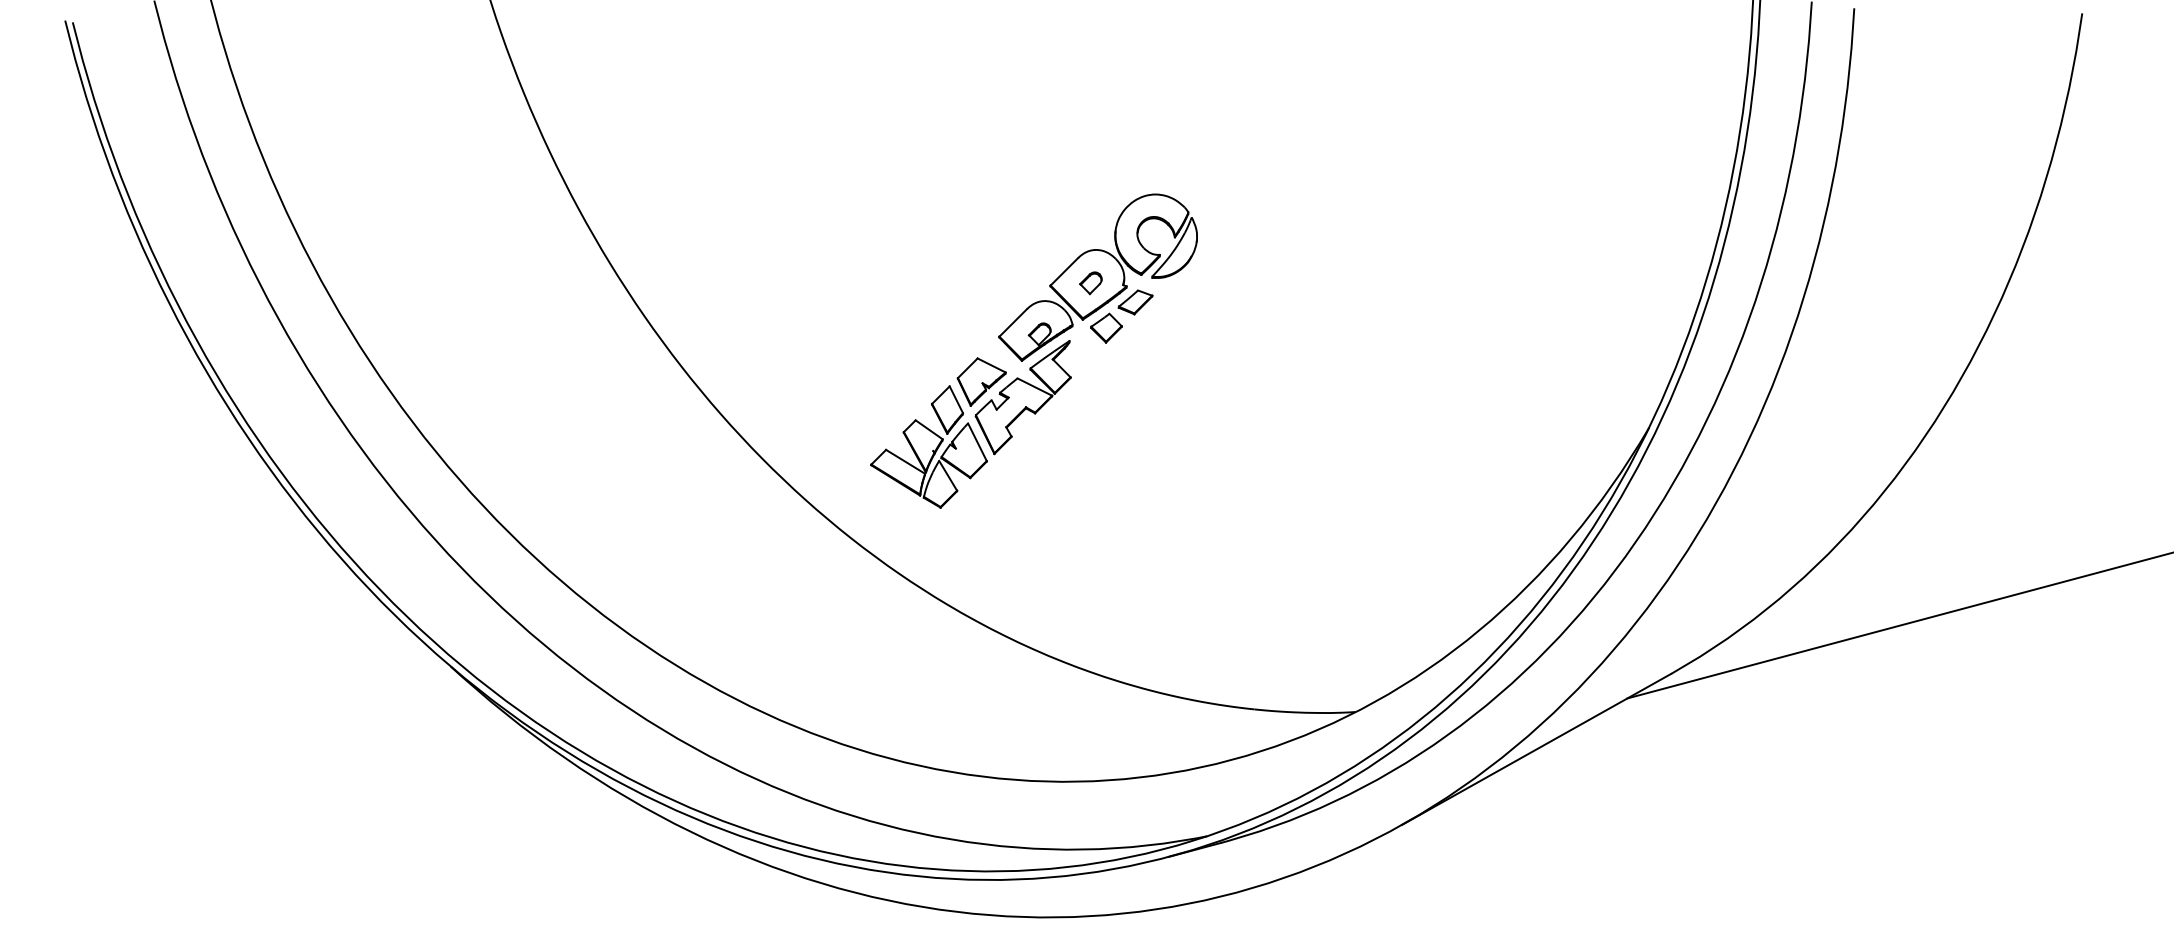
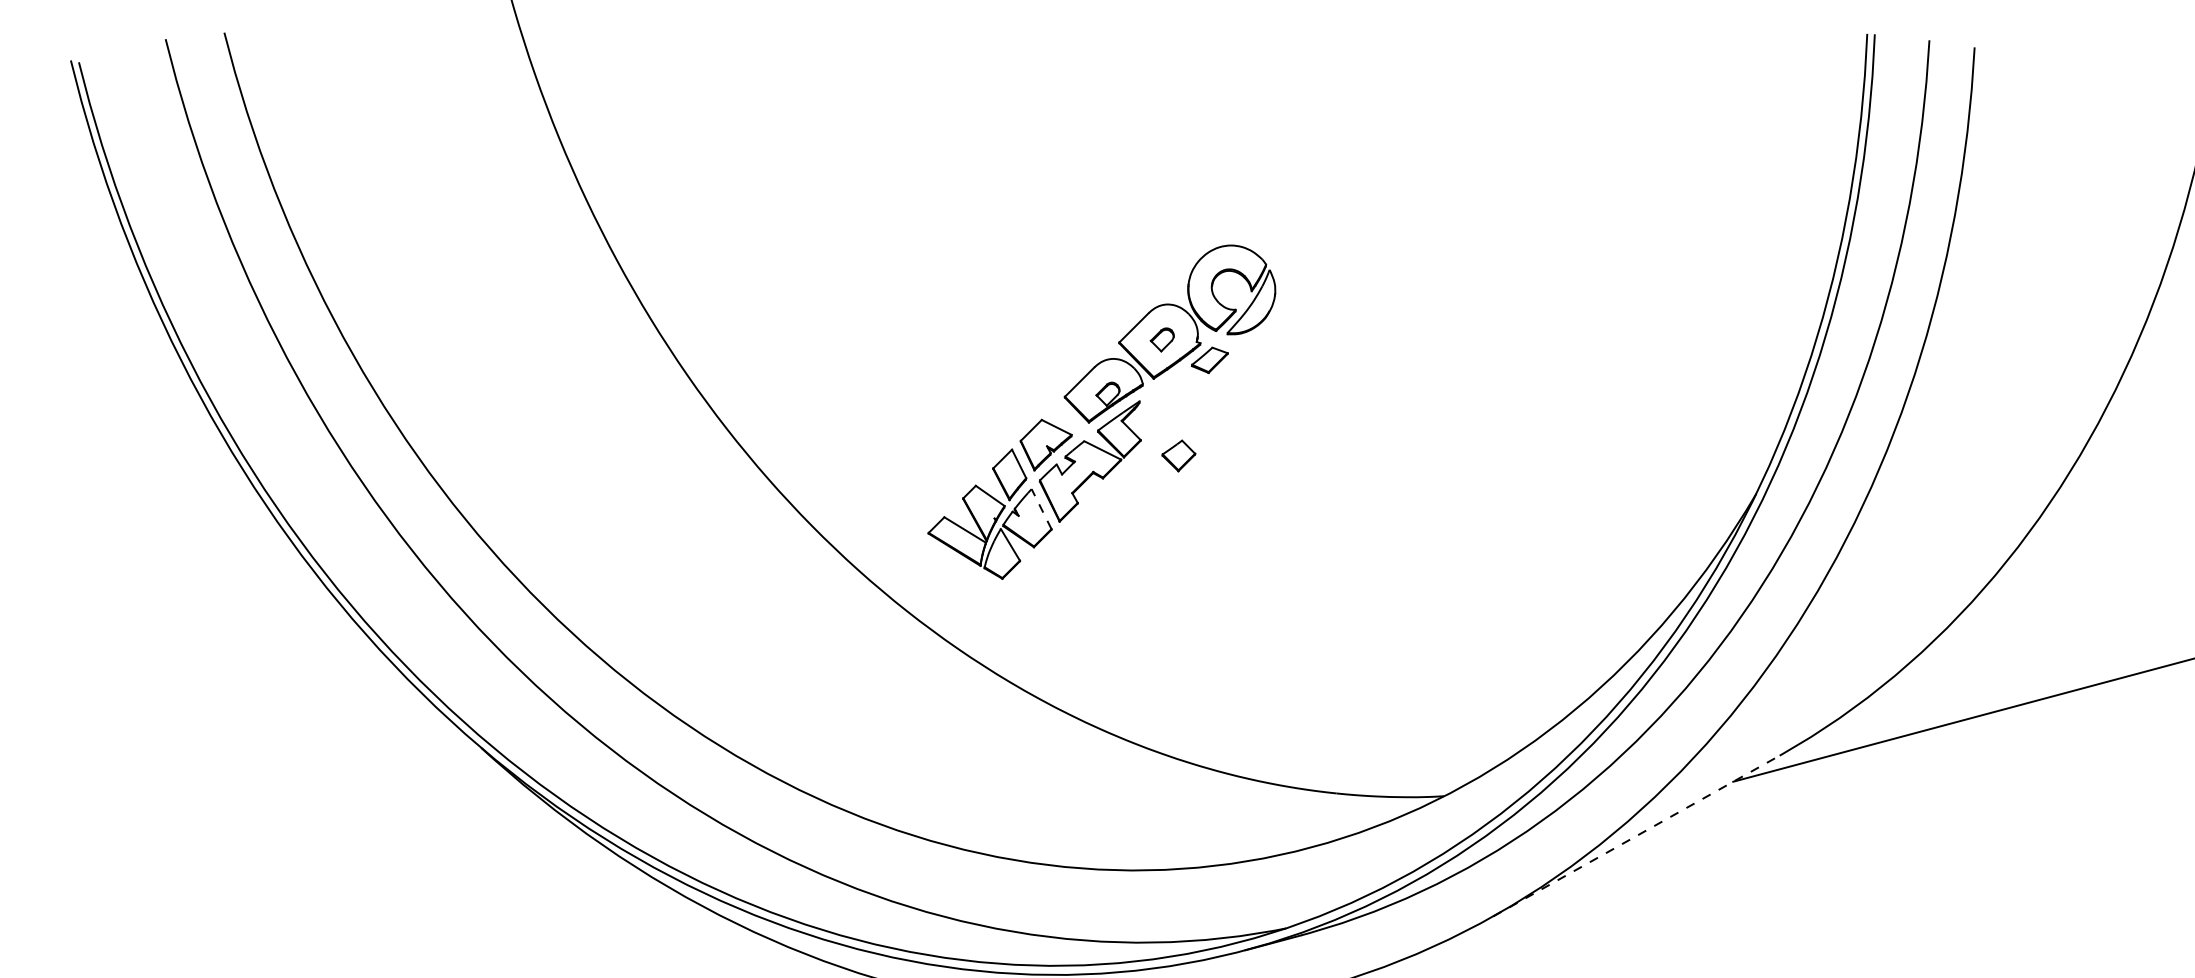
part: (1106, 327) -> (1178, 455), moved
line: (977, 442) -> (1041, 509), solid -> dashed
line: (1536, 749) -> (1636, 836), solid -> dashed

